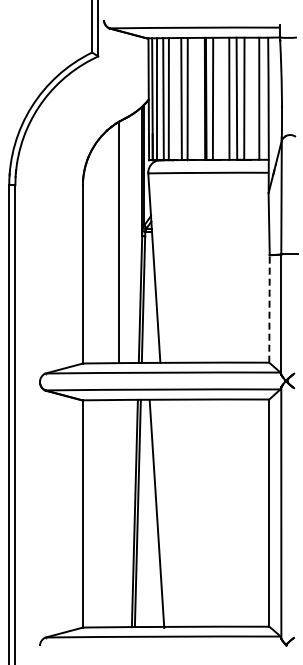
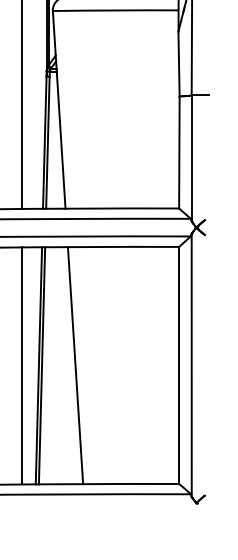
line: (269, 308) -> (179, 151), dashed -> solid
line: (119, 513) -> (22, 365), added
line: (156, 513) -> (75, 364), moved

